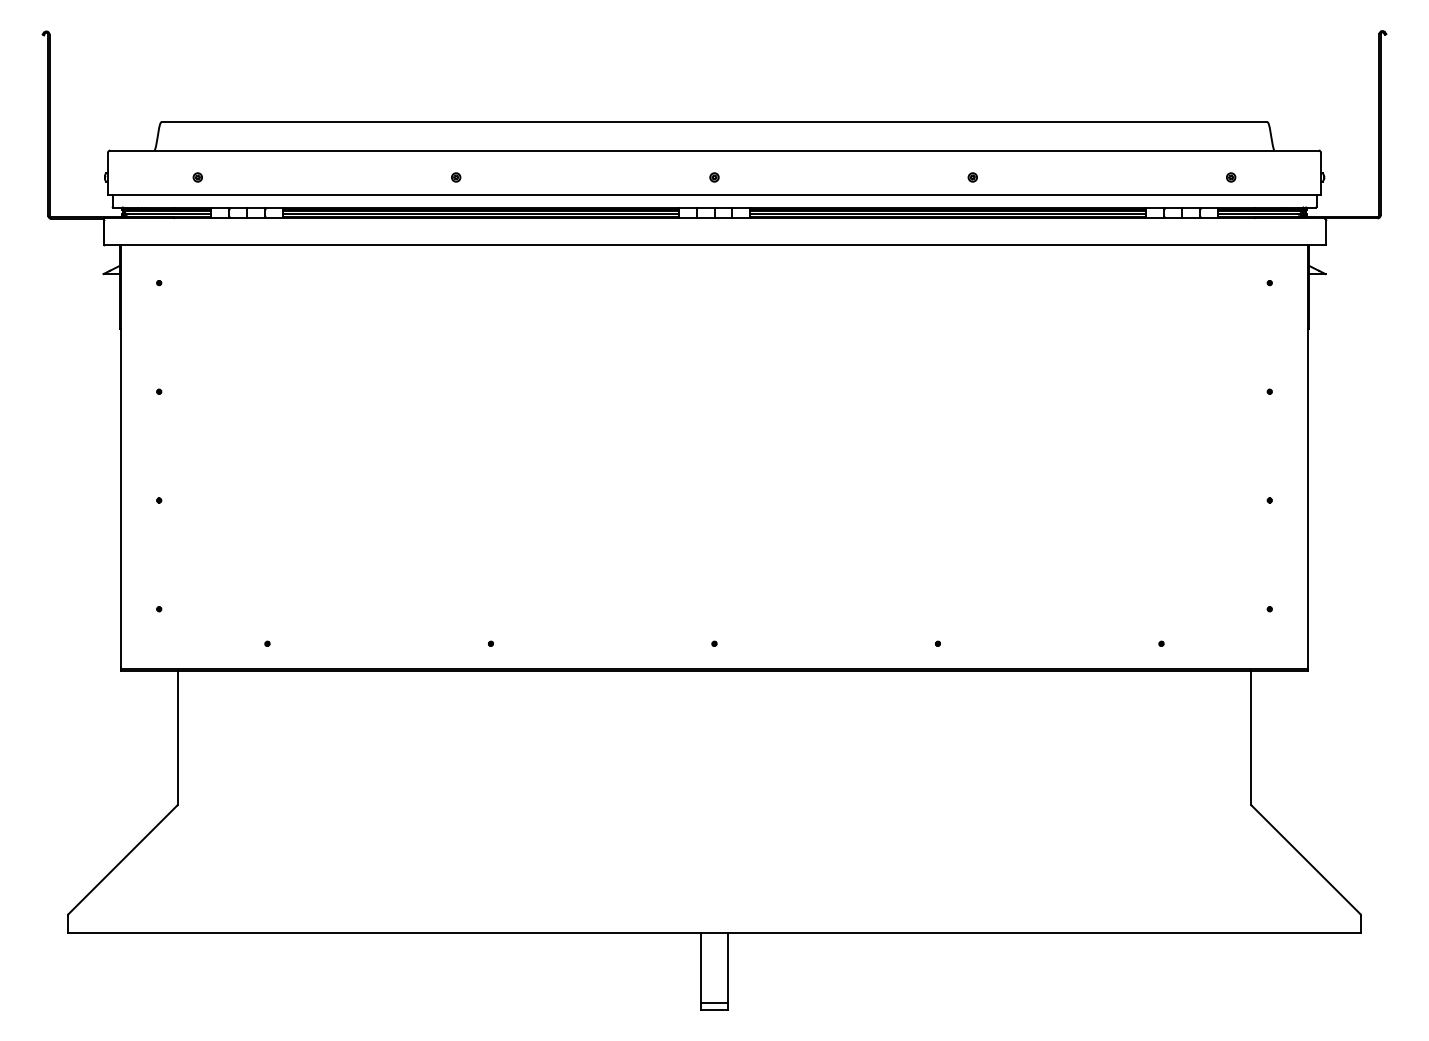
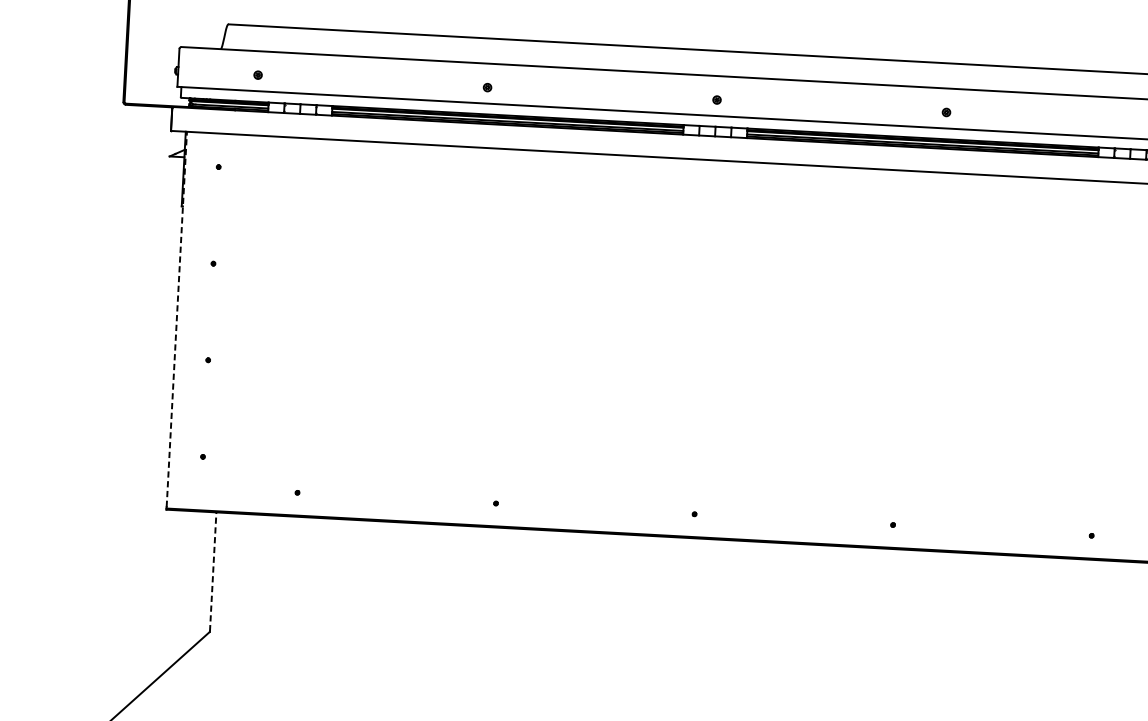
line: (121, 455) -> (176, 318), solid -> dashed
line: (177, 737) -> (213, 571), solid -> dashed

